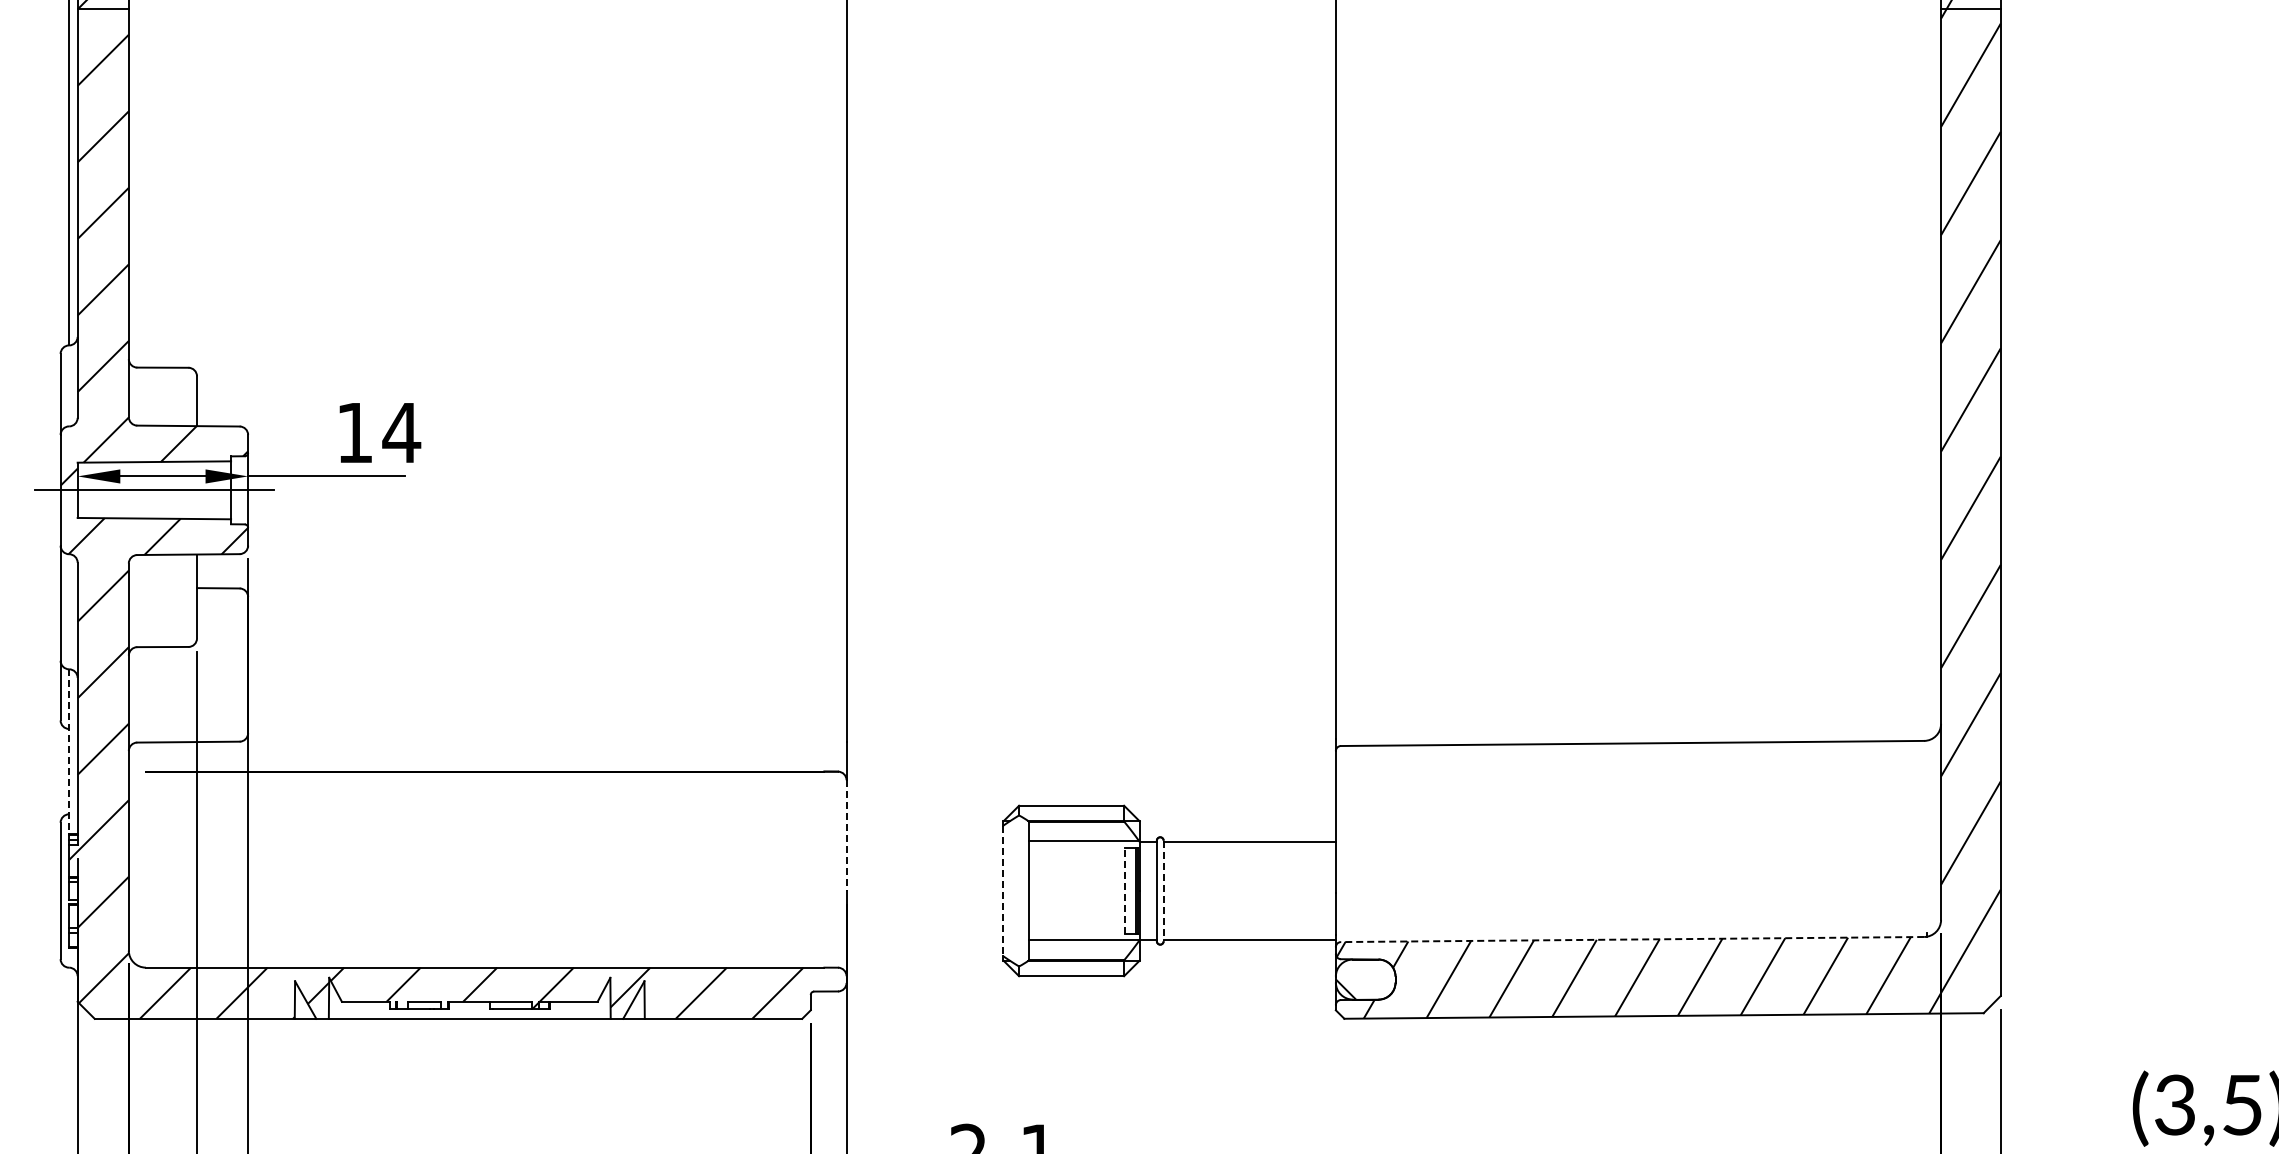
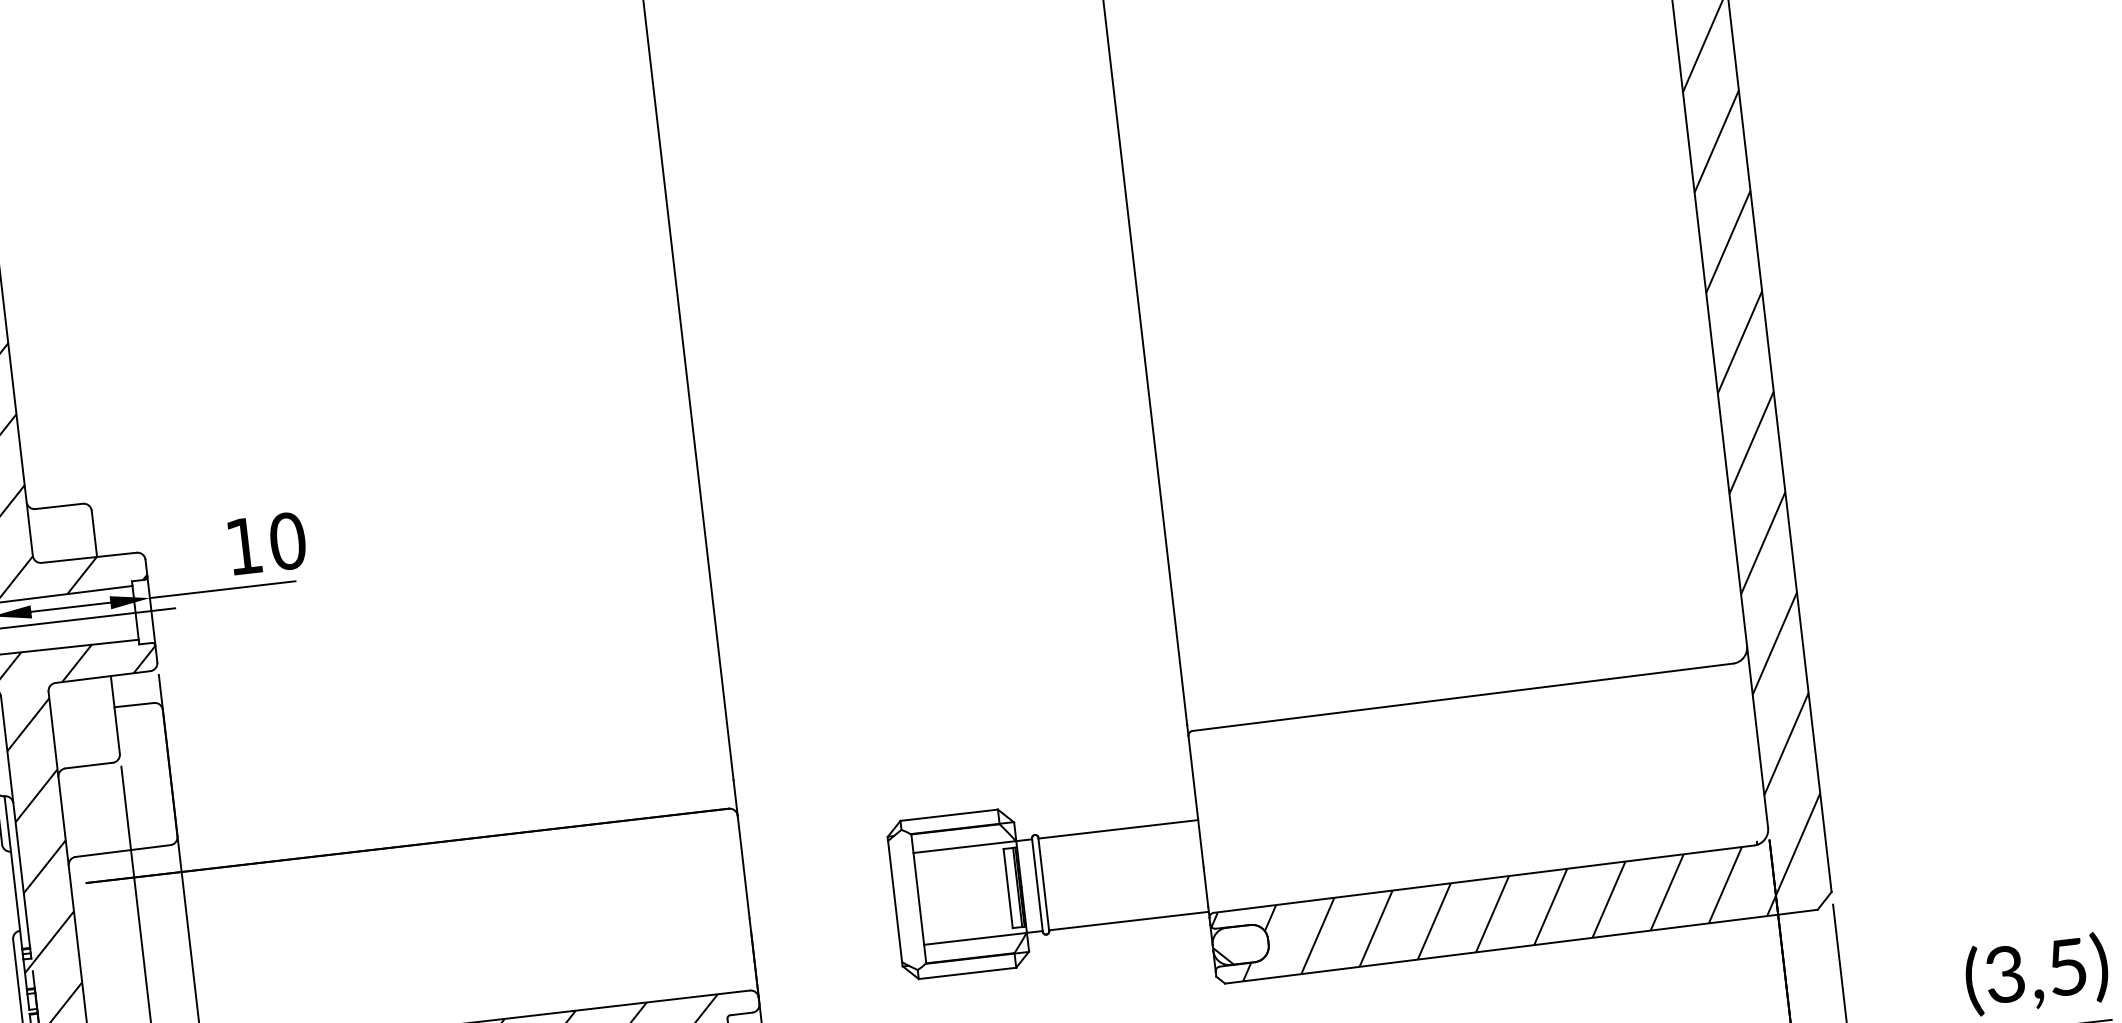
text: (401, 432) -> (287, 540), 14 -> 10
line: (69, 752) -> (13, 873), dashed -> solid
line: (846, 836) -> (743, 867), dashed -> solid
line: (1125, 890) -> (1008, 888), dashed -> solid
line: (1003, 891) -> (895, 902), dashed -> solid
line: (1163, 891) -> (1043, 884), dashed -> solid
line: (1632, 939) -> (1483, 879), dashed -> solid

